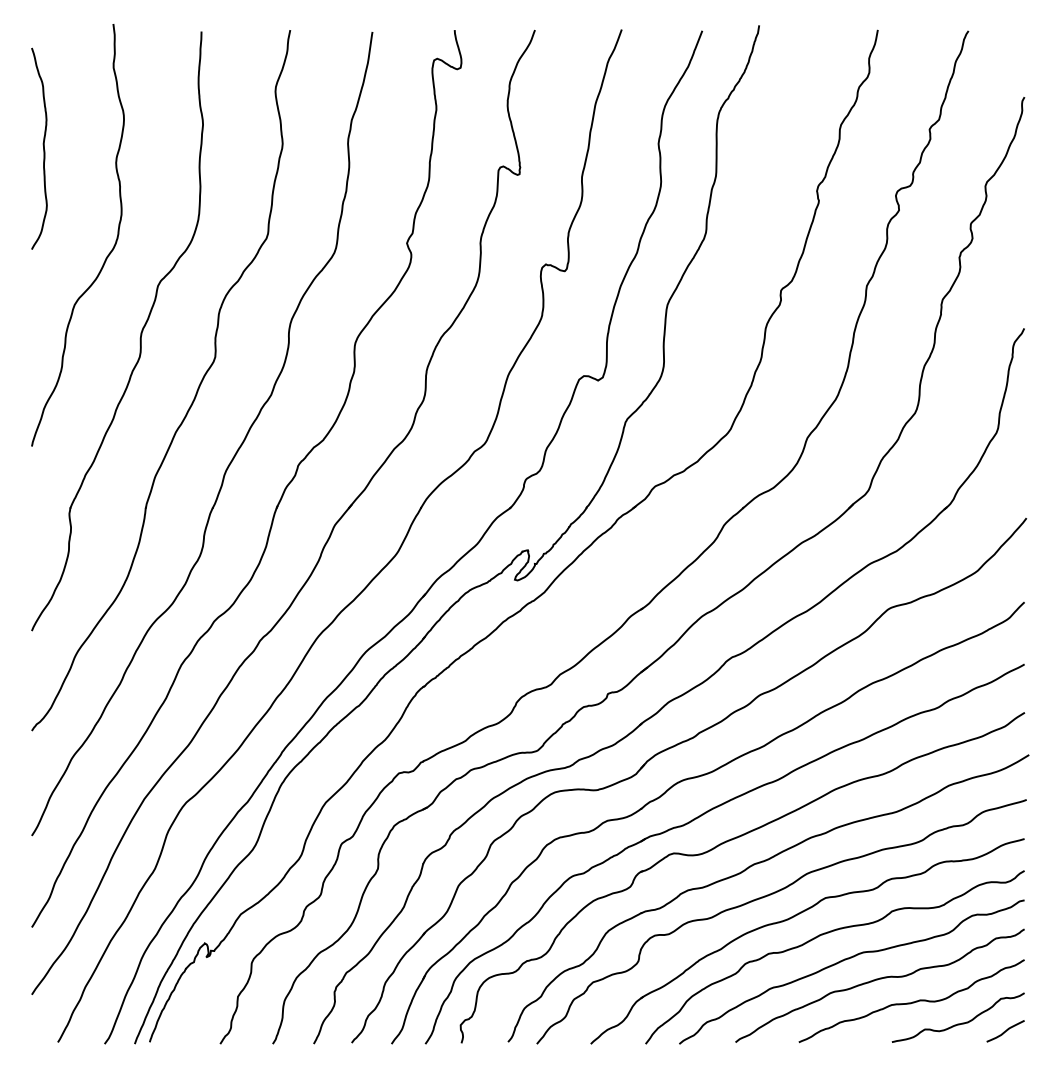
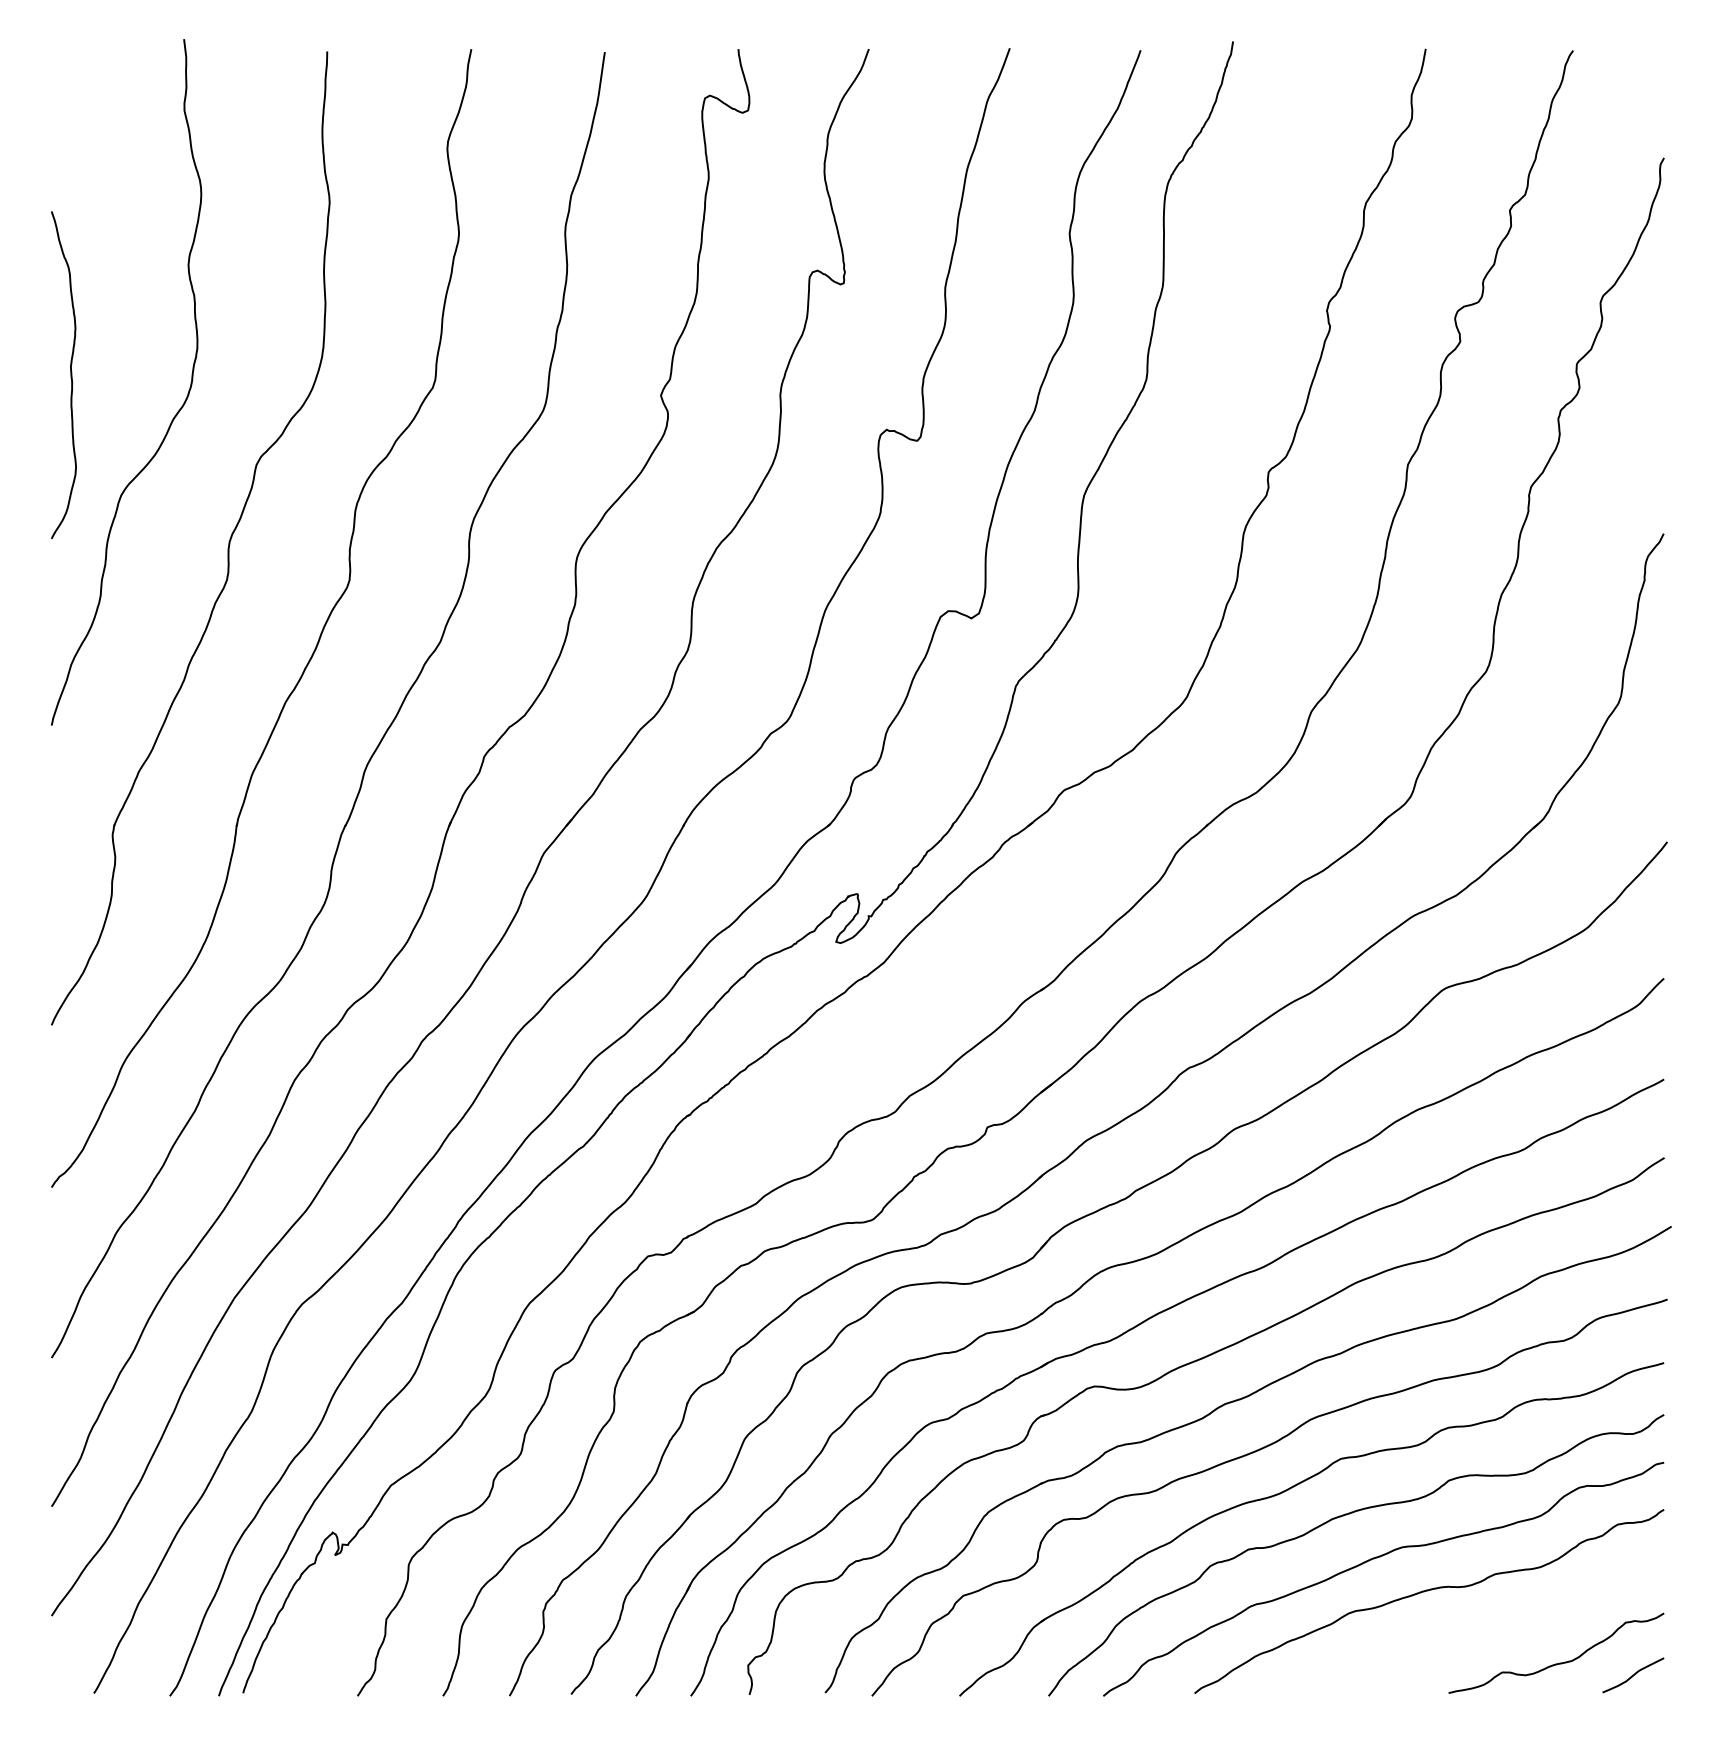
curve: (43, 148) -> (70, 374), moved
curve: (912, 1001) -> (1482, 1626), removed

